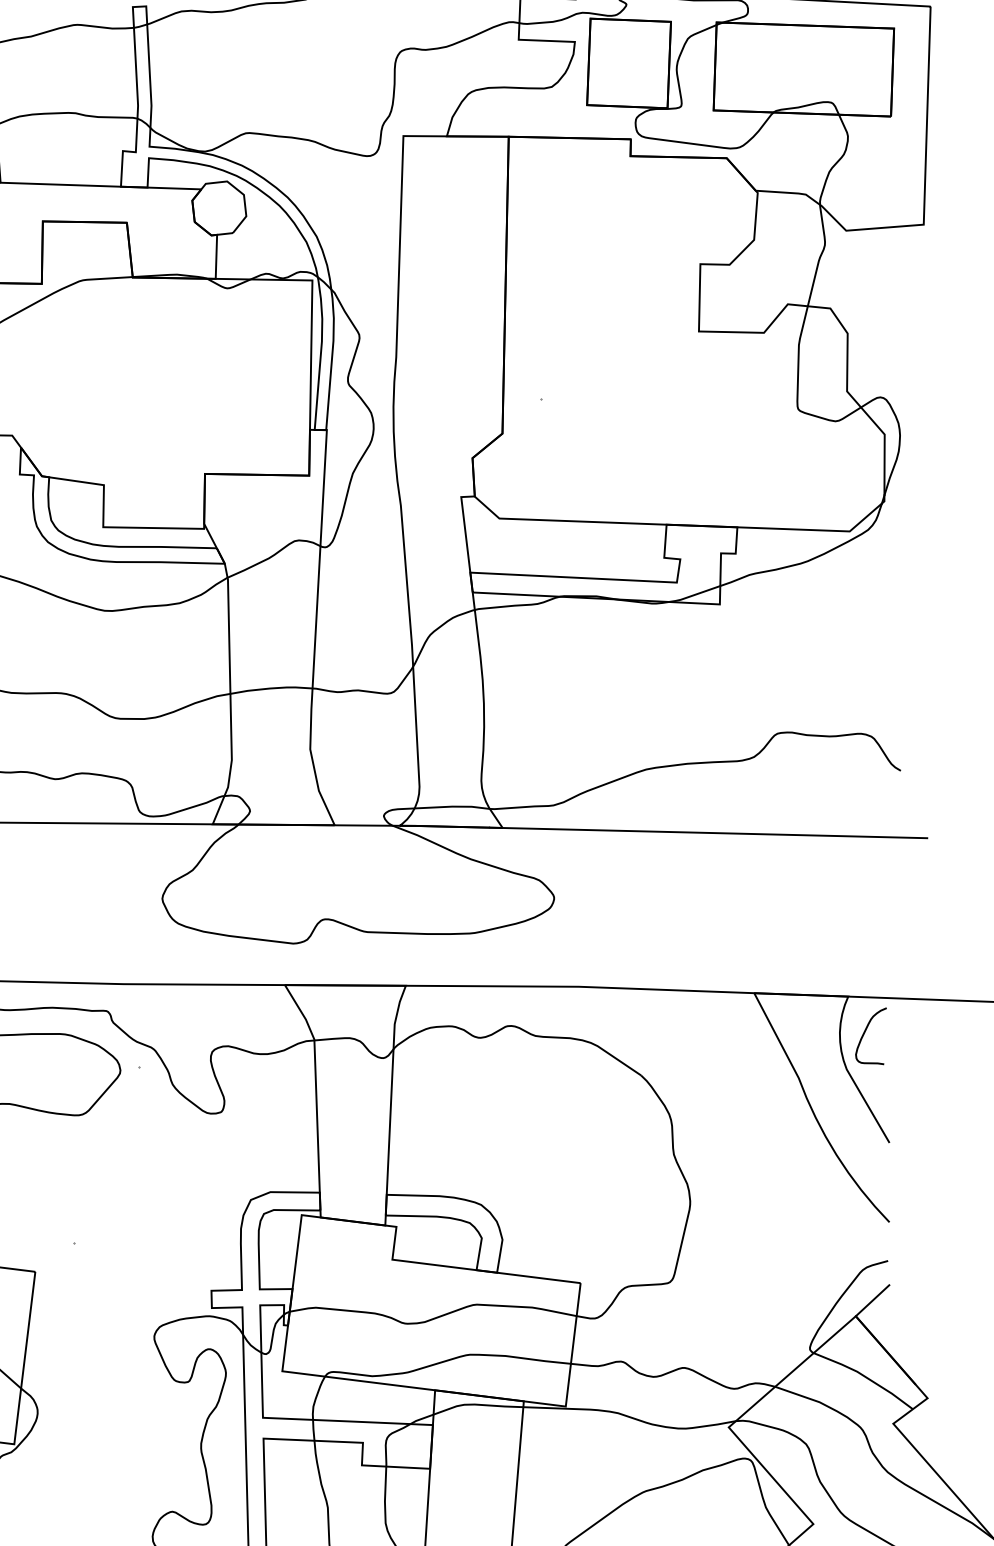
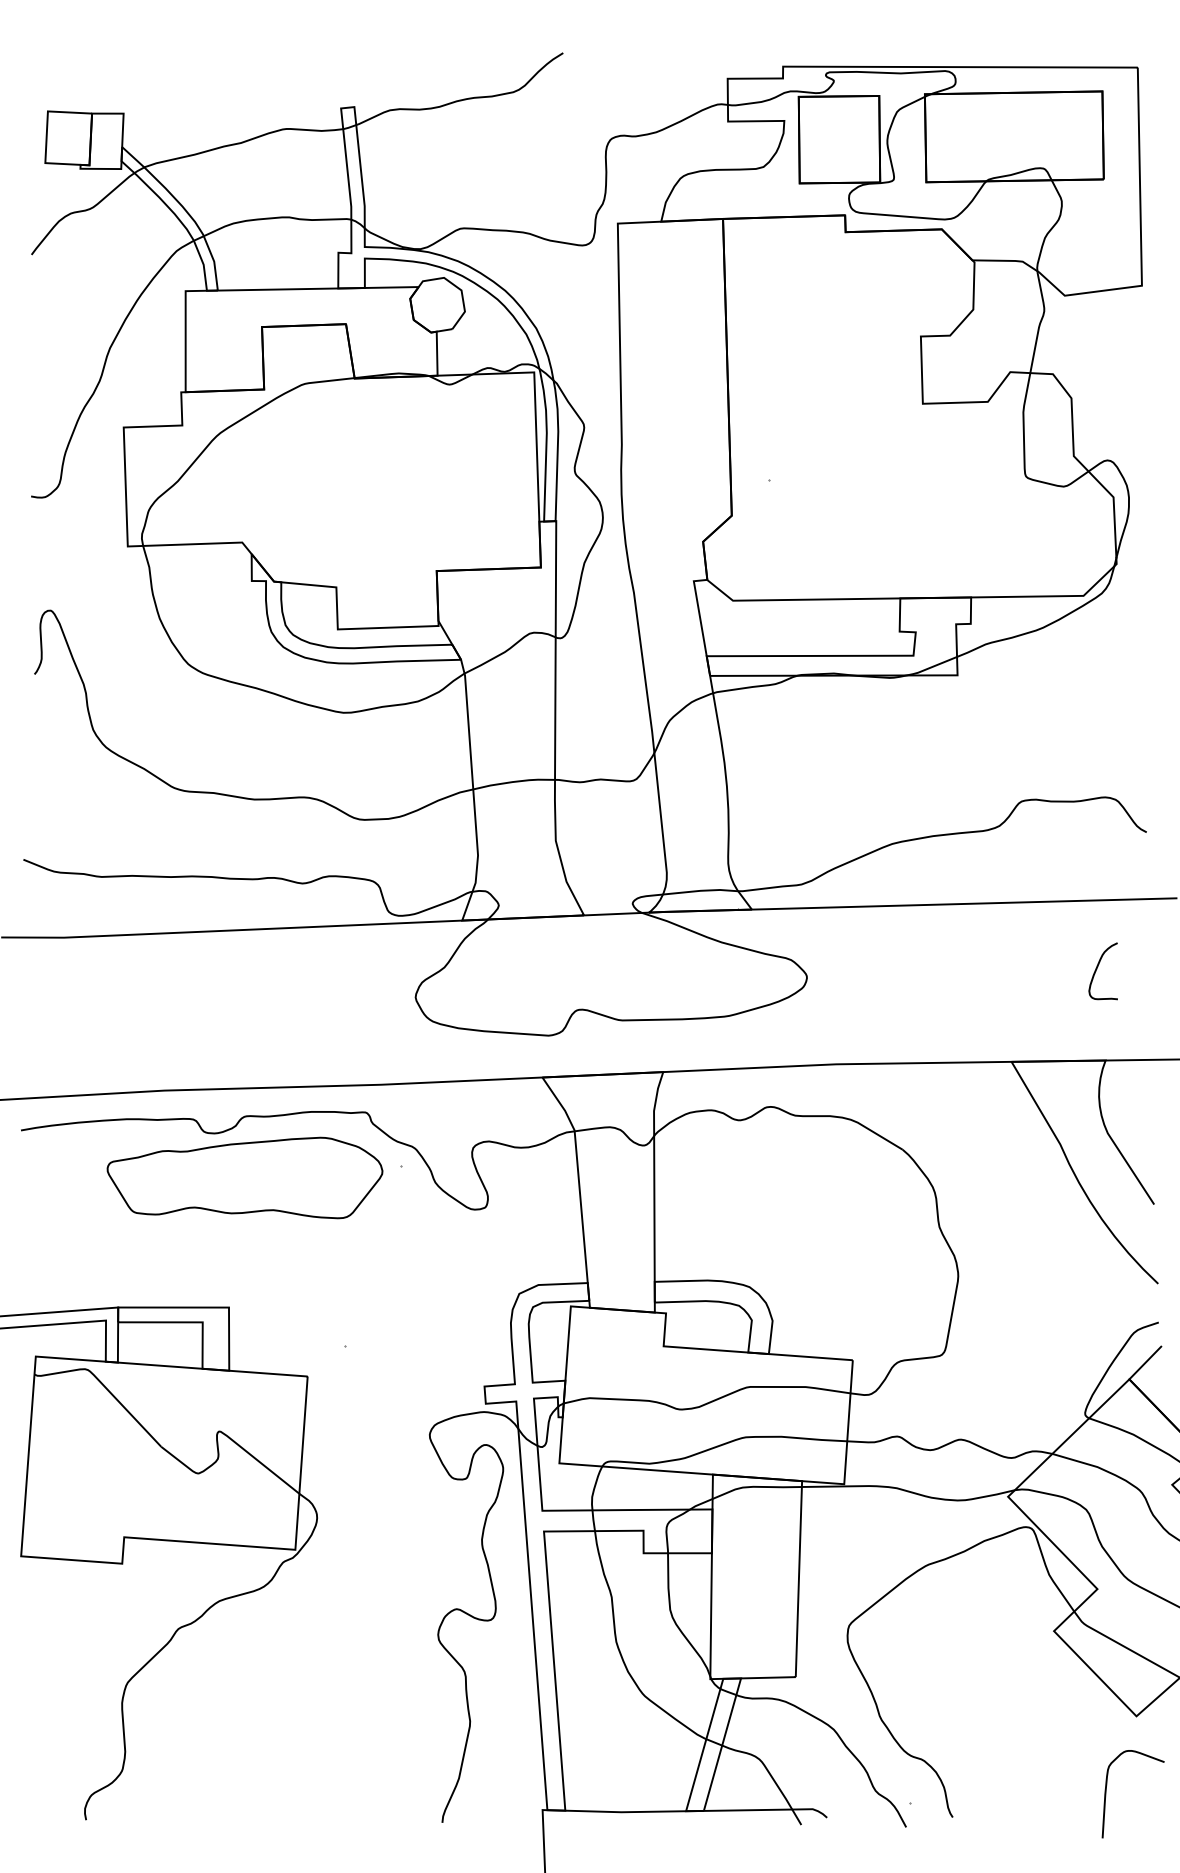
curve: (865, 1033) -> (1097, 969), moved

